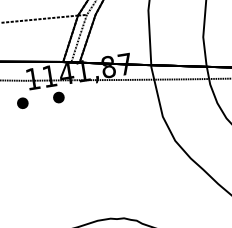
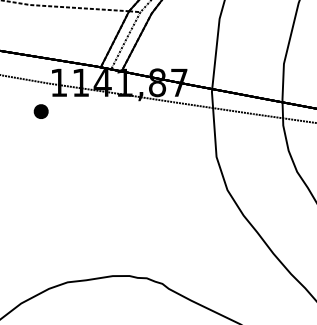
part: (58, 97) -> (87, 111), removed

